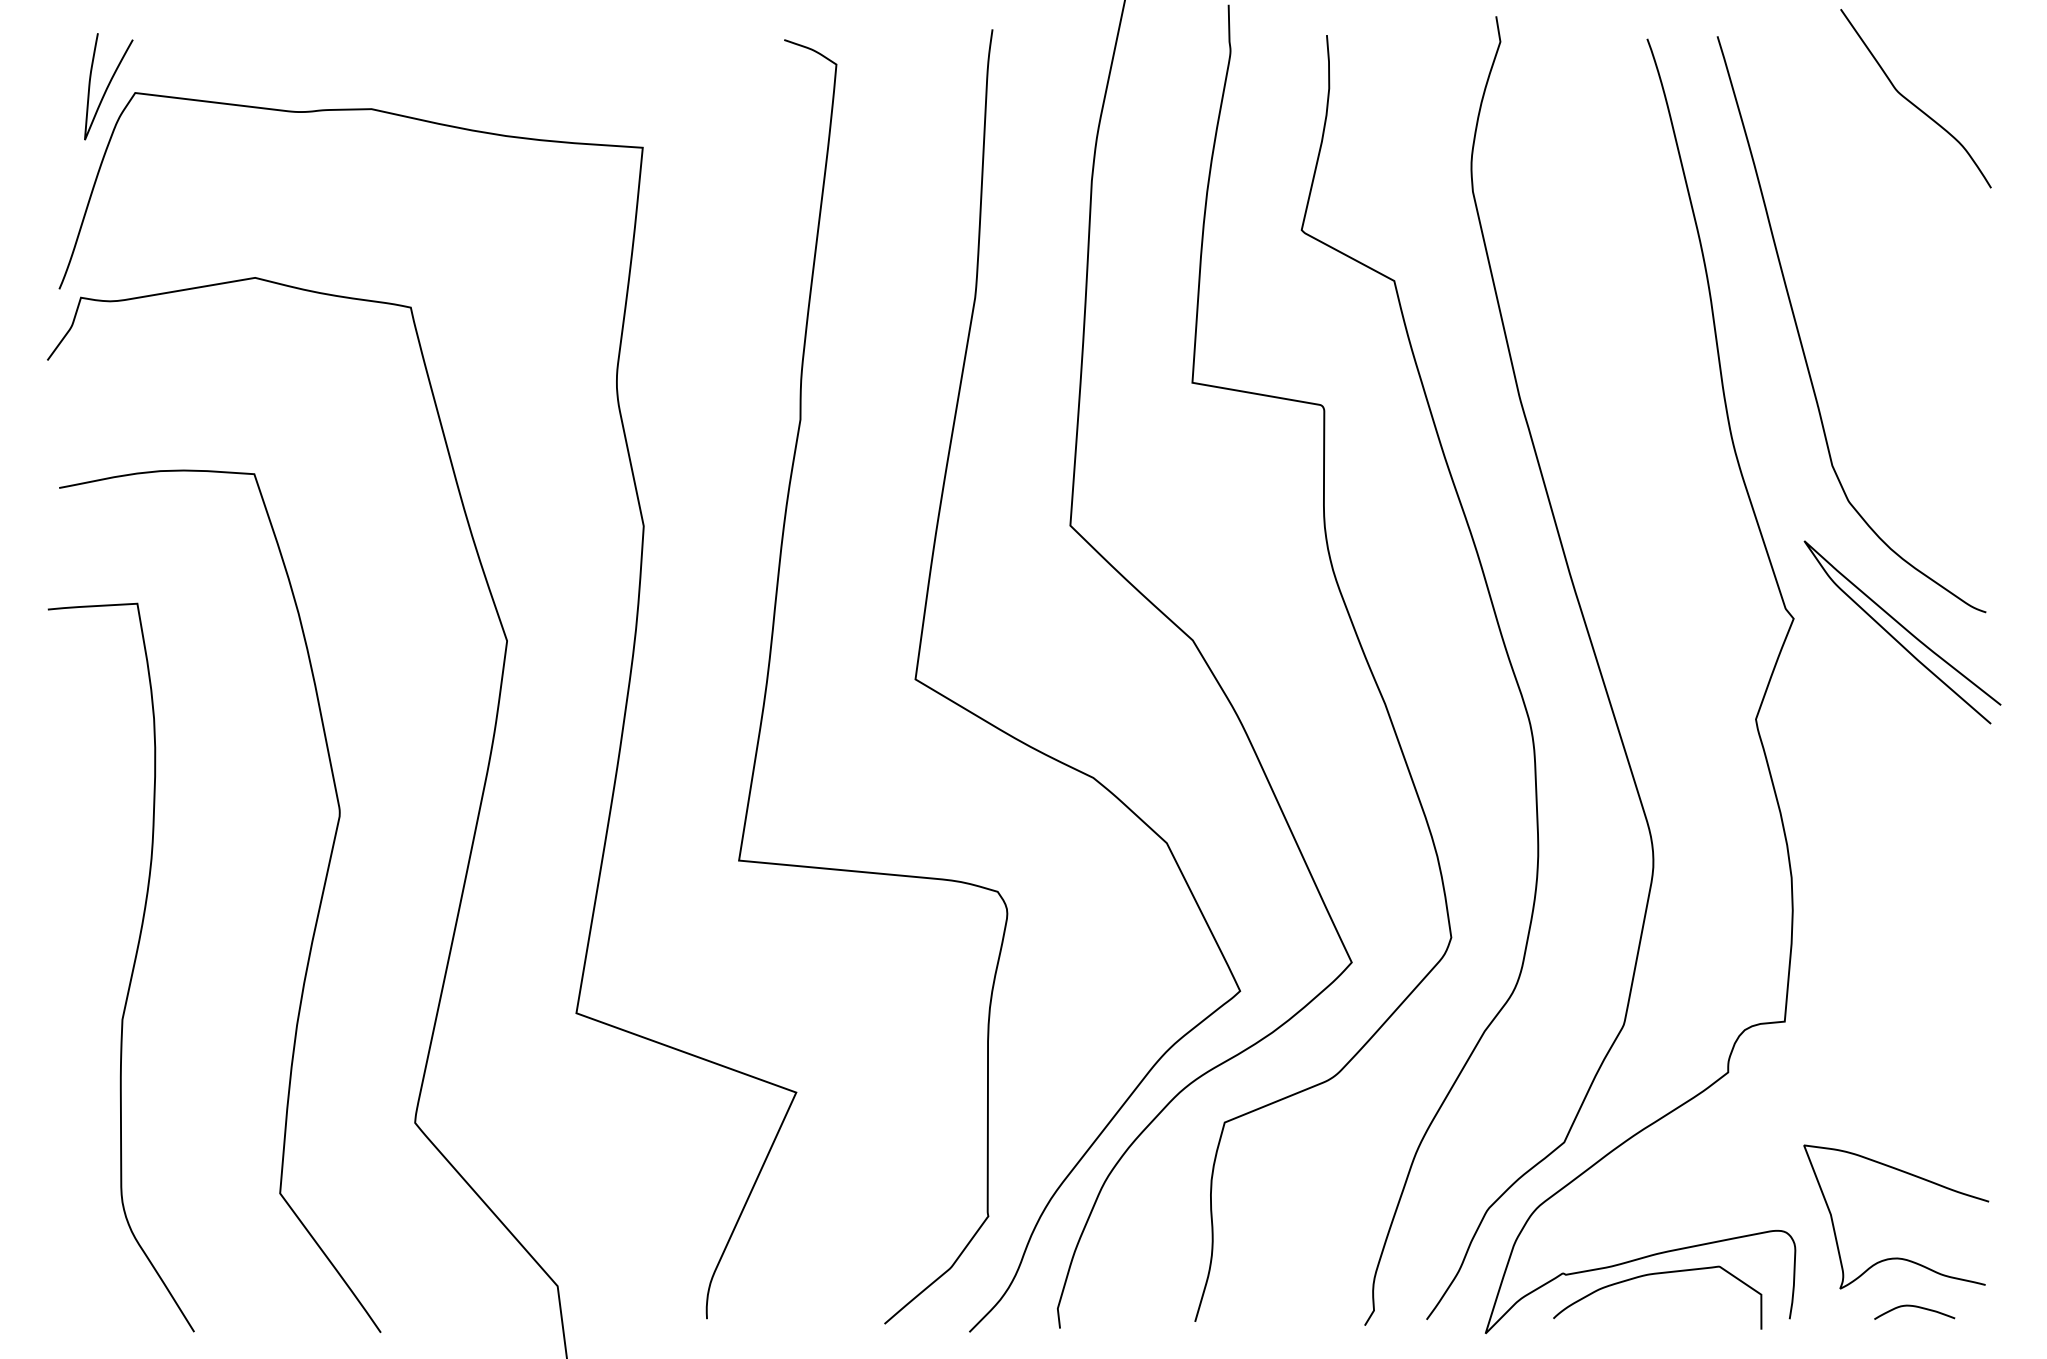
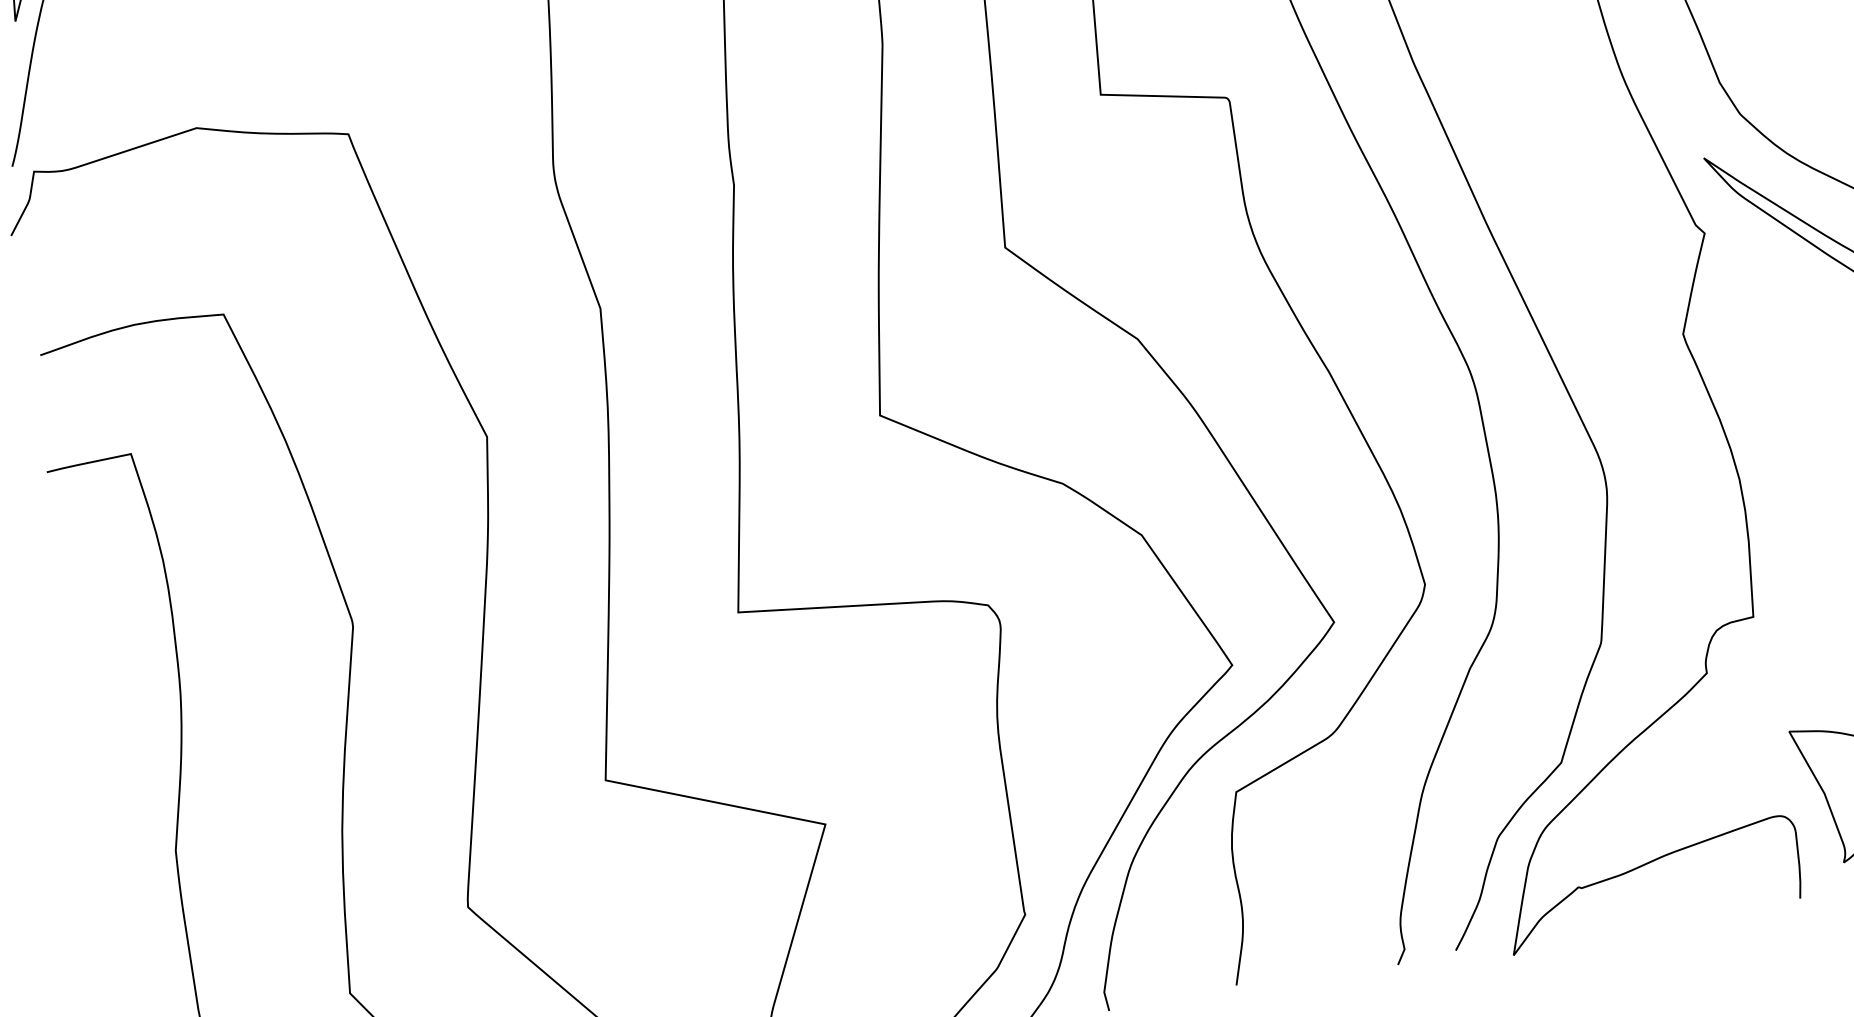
curve: (1651, 1275) -> (1662, 876), removed

